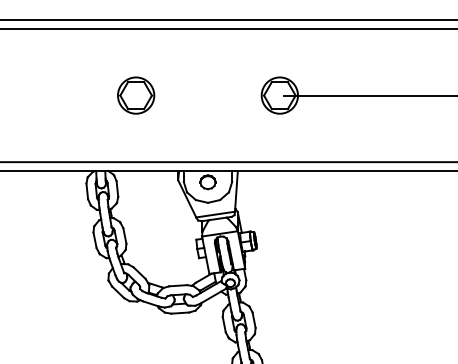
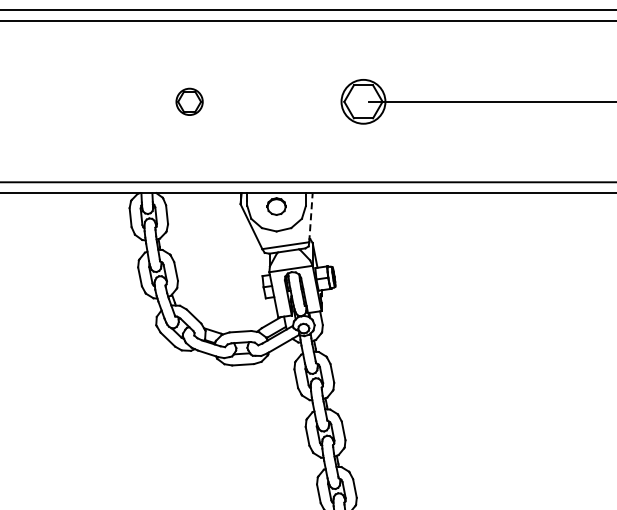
part: (135, 95) -> (189, 101), size x0.6
line: (236, 191) -> (310, 217), solid -> dashed

